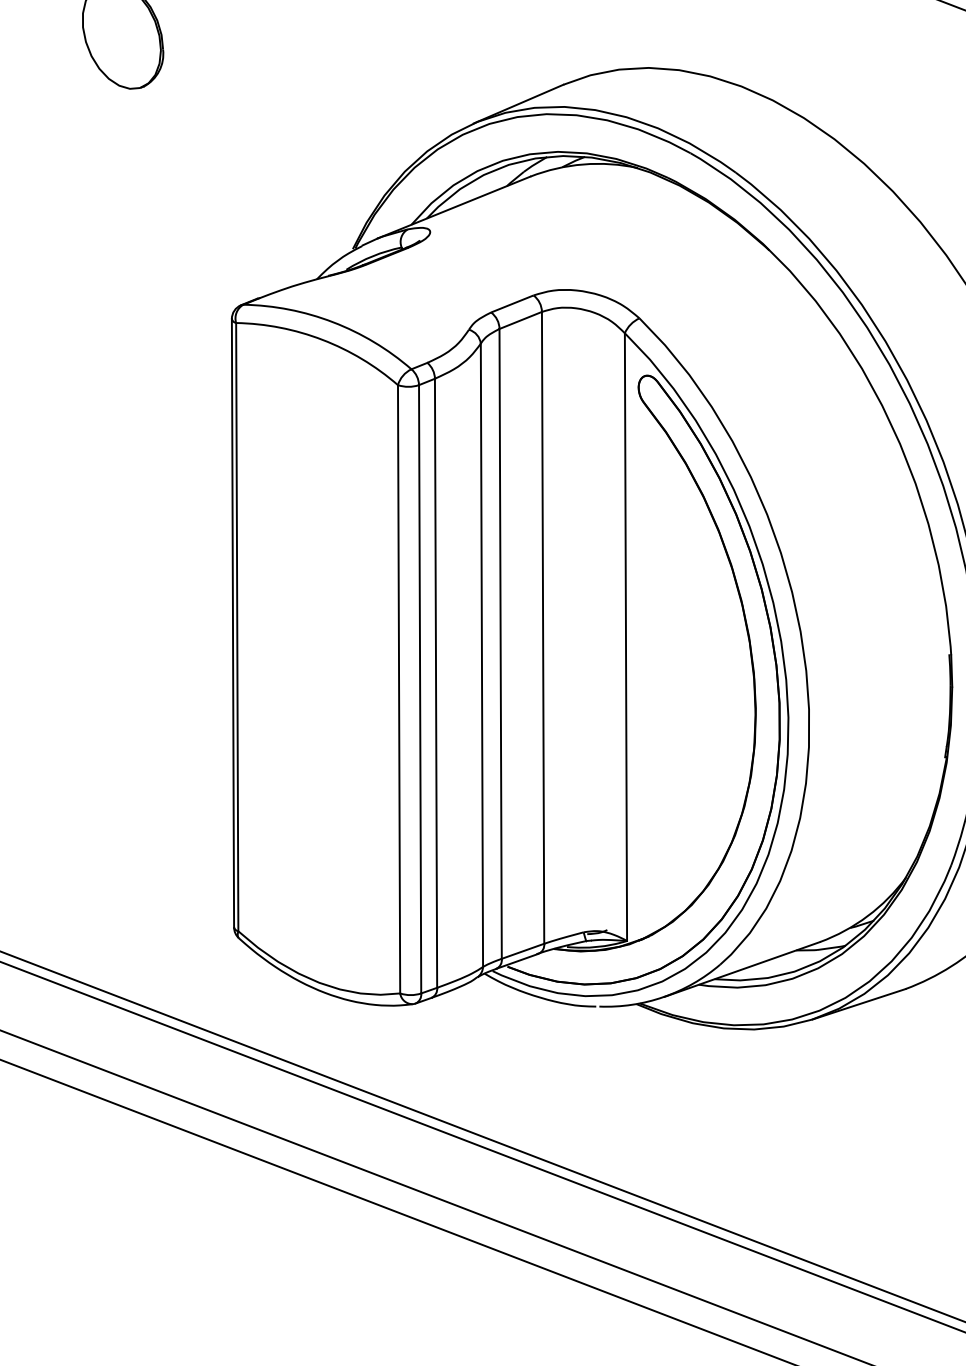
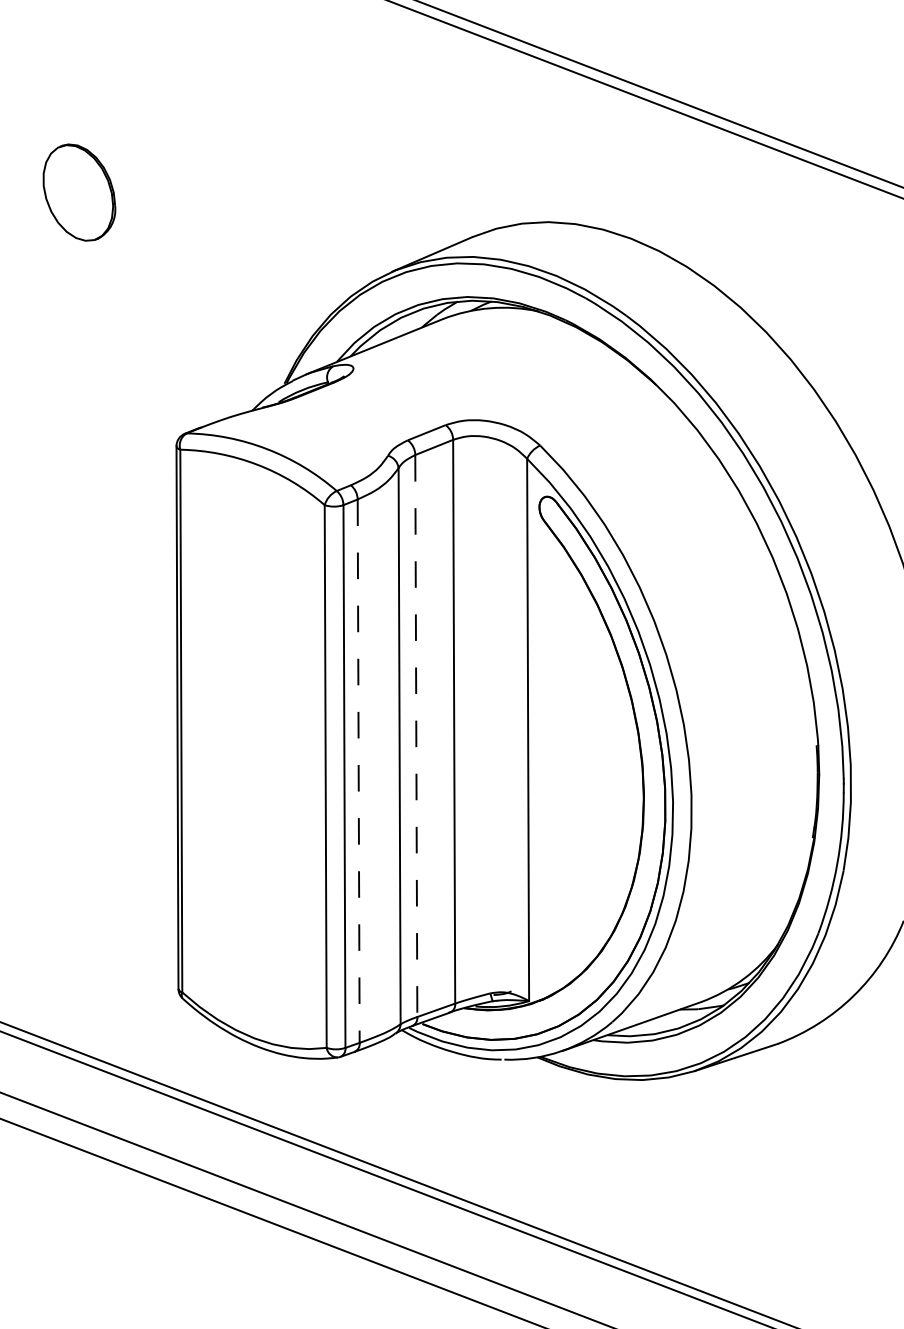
line: (500, 644) -> (416, 736), solid -> dashed
line: (435, 683) -> (358, 771), solid -> dashed

